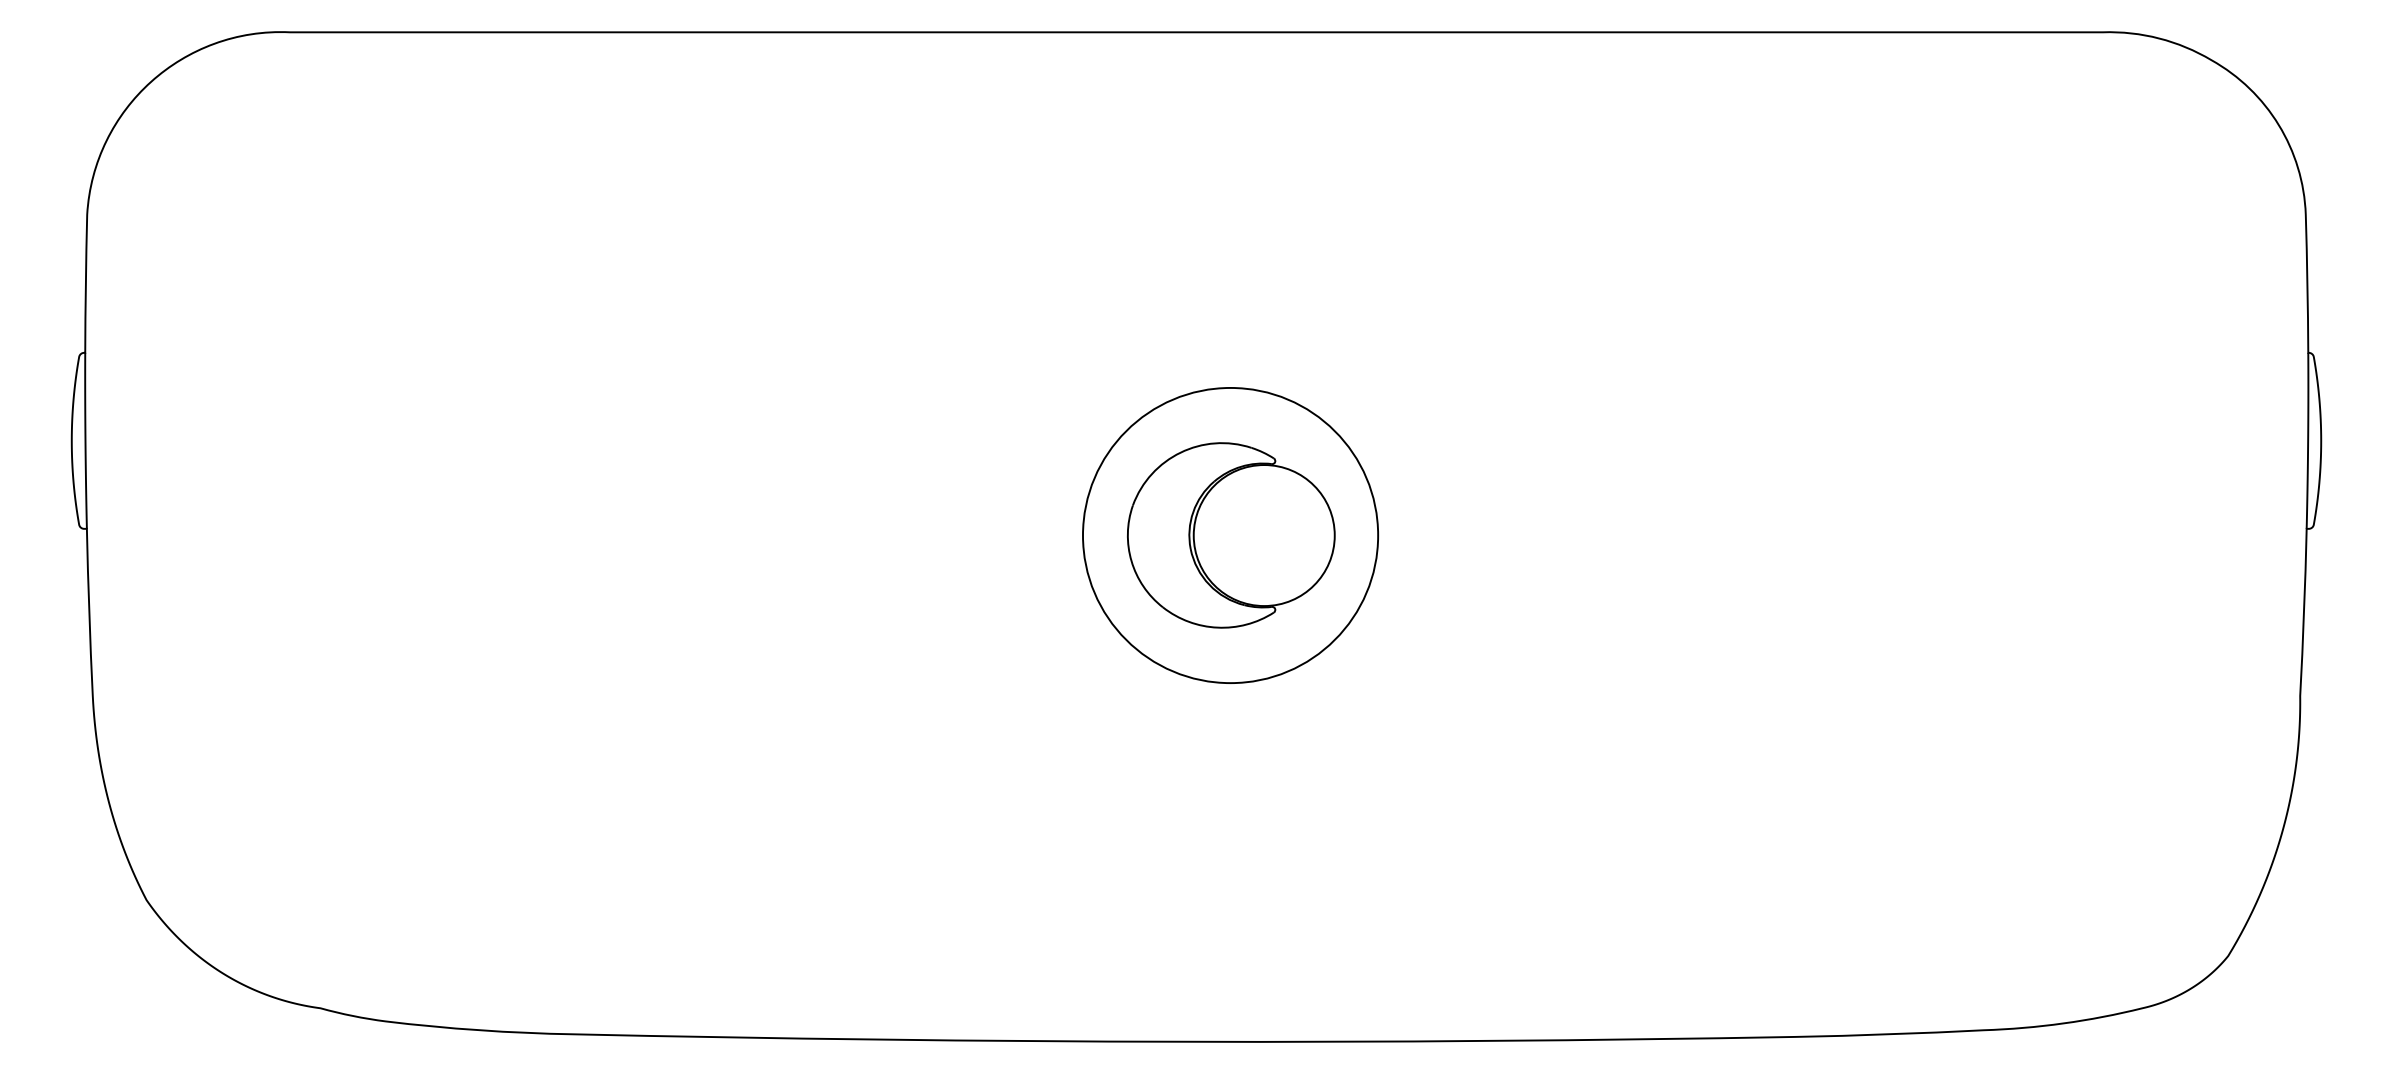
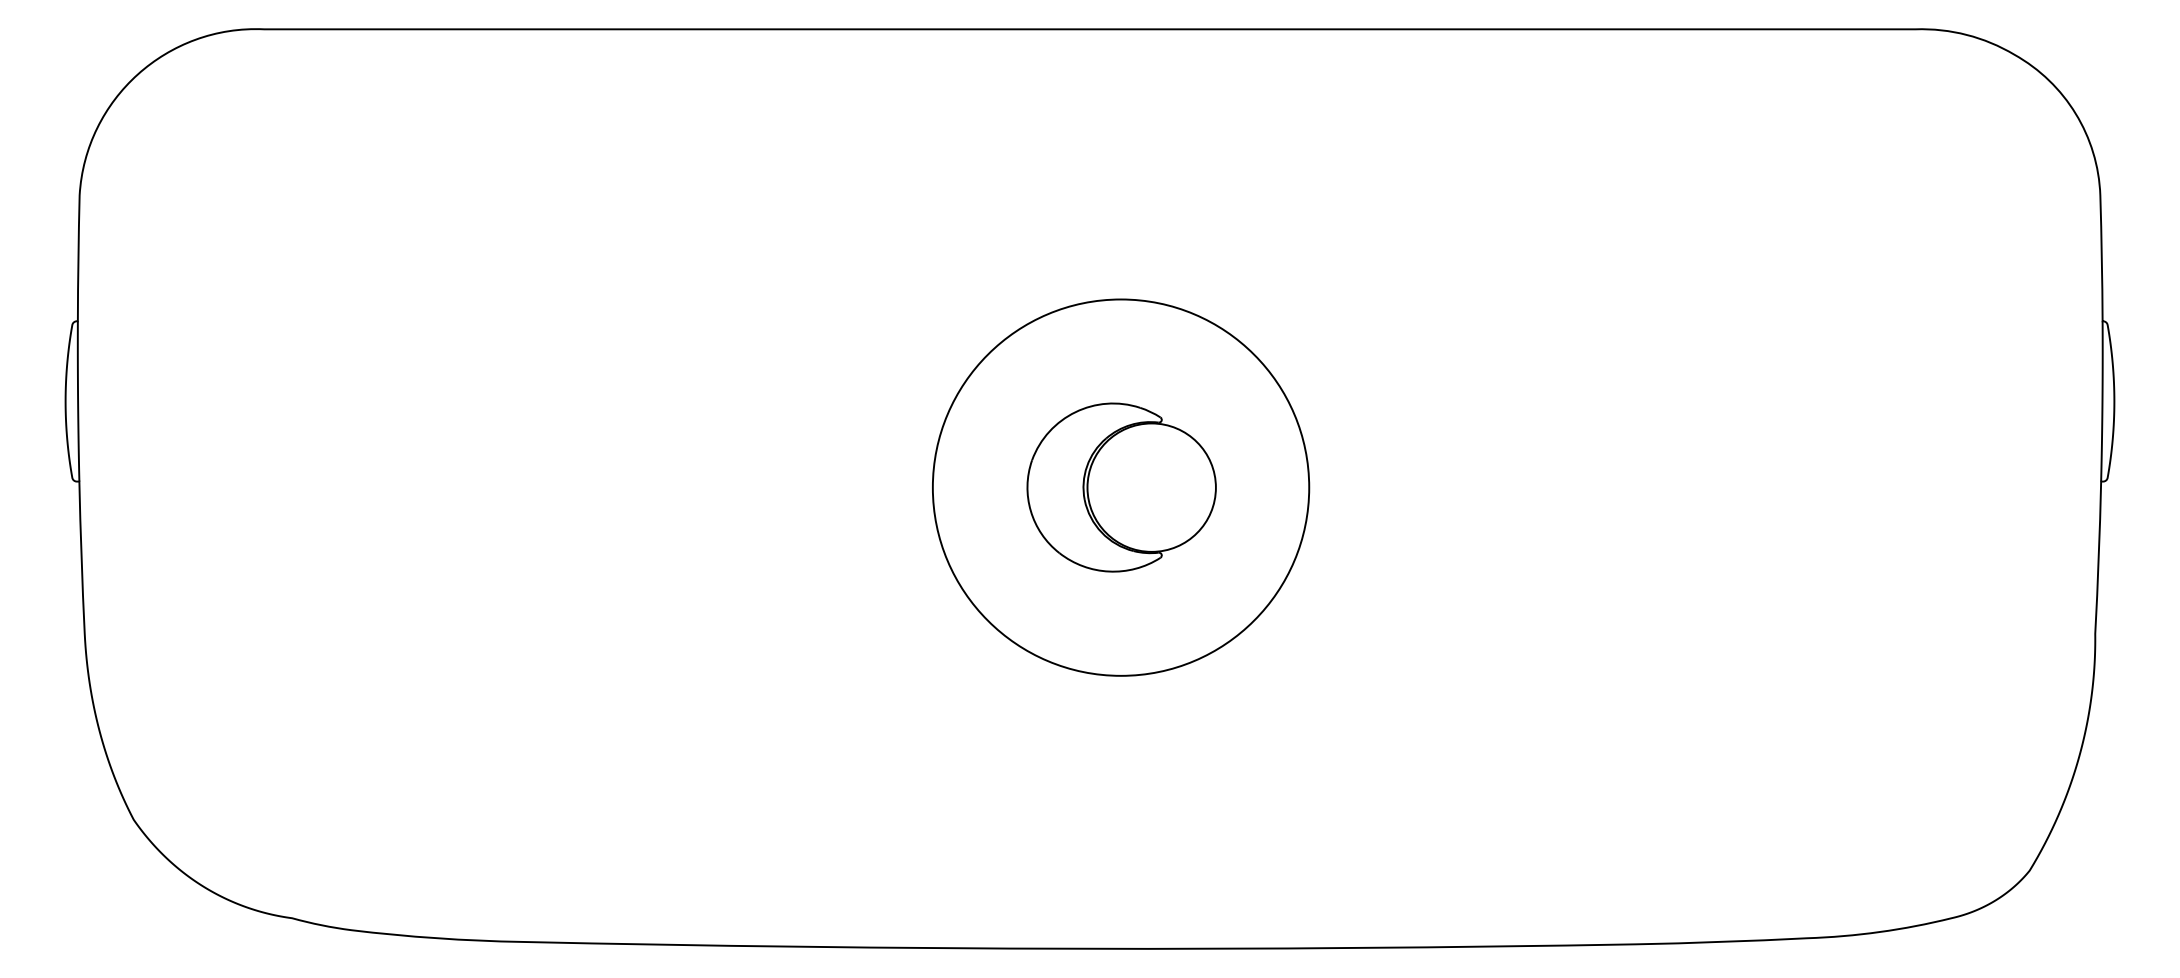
circle: (1230, 535) -> (1120, 487), size x1.4

